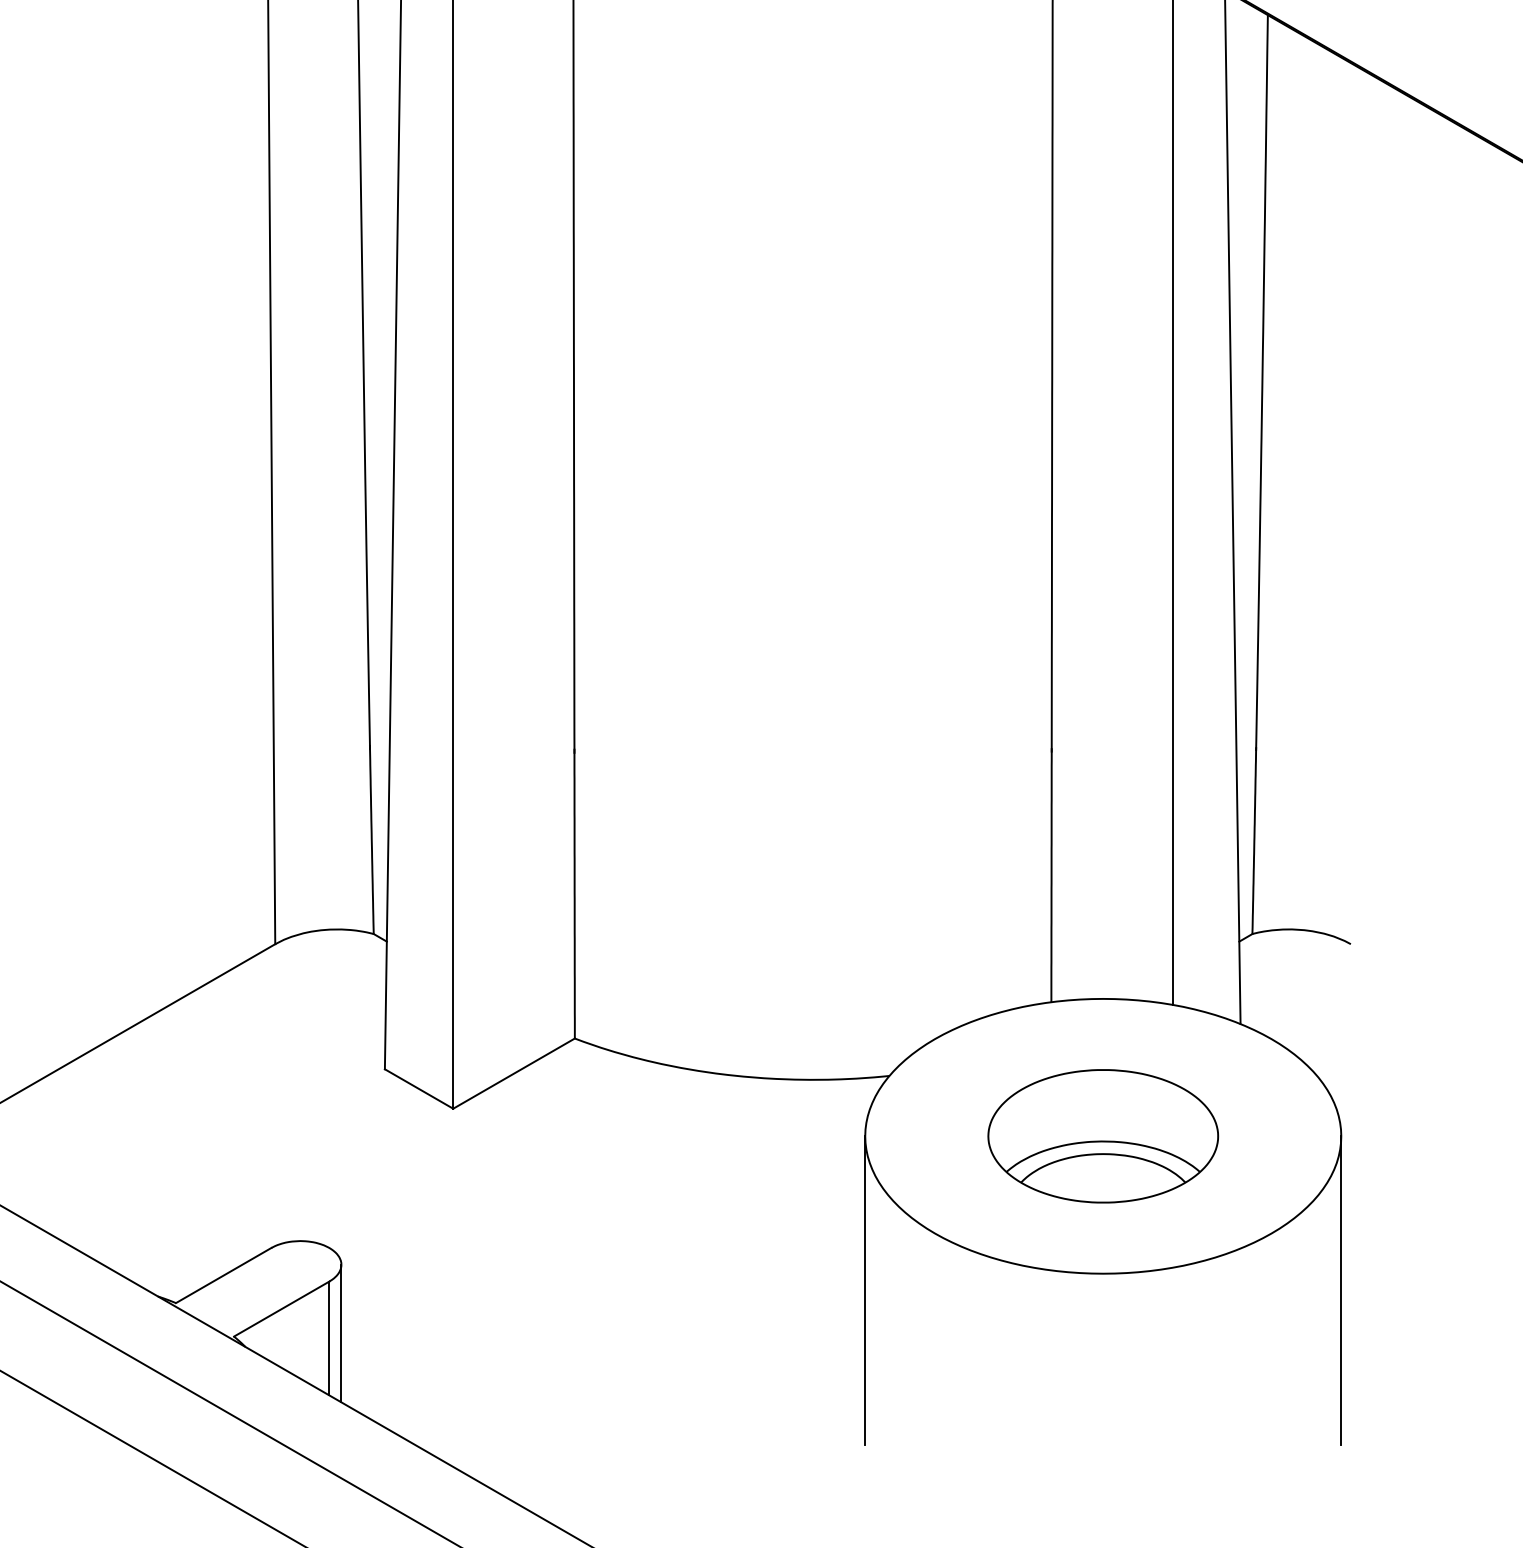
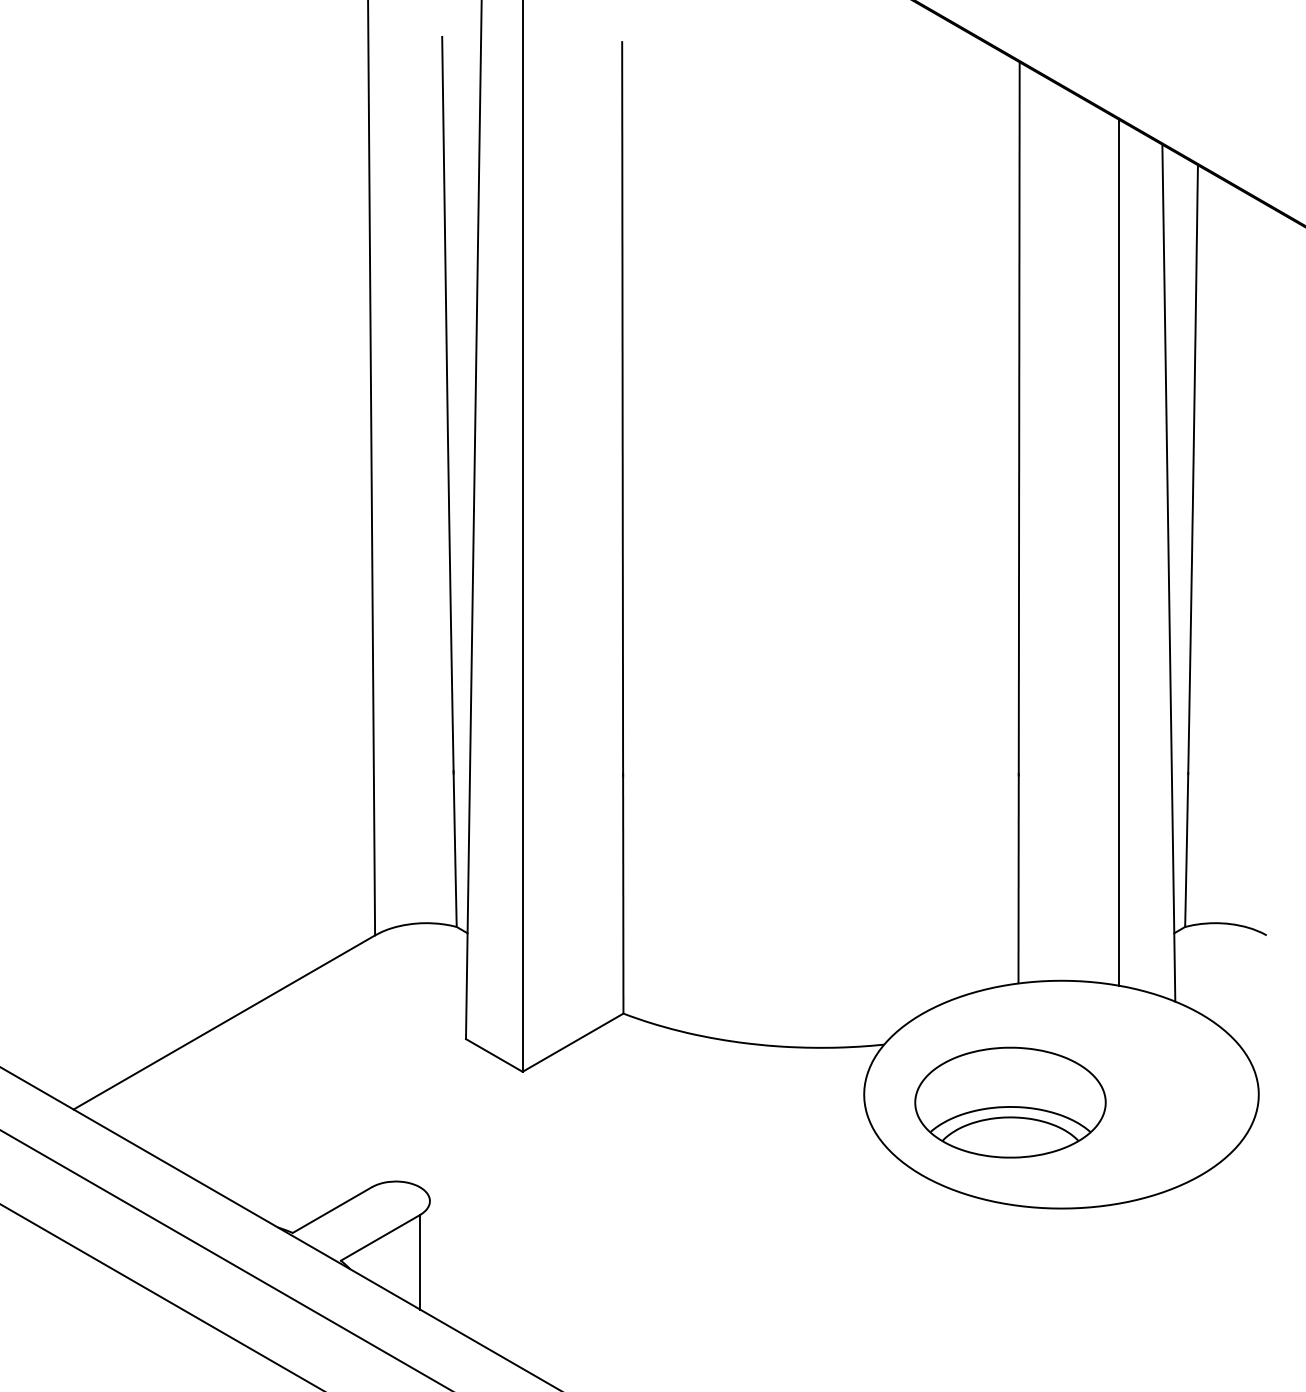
part: (1103, 1136) -> (1010, 1102), moved
line: (865, 1290) -> (864, 1222), removed
line: (1340, 1290) -> (1258, 1222), removed
line: (340, 1333) -> (429, 1258), removed

